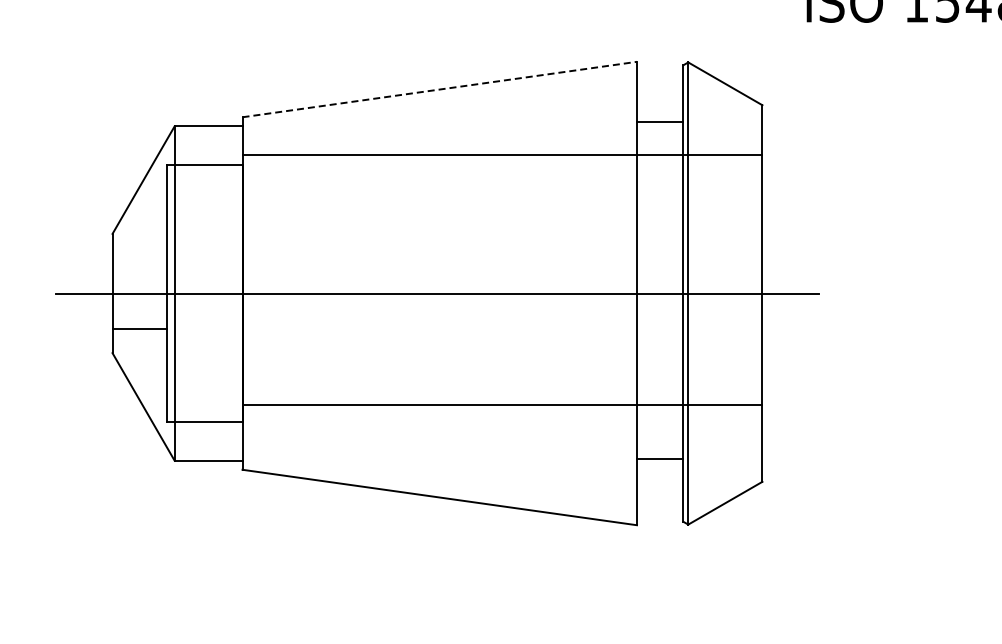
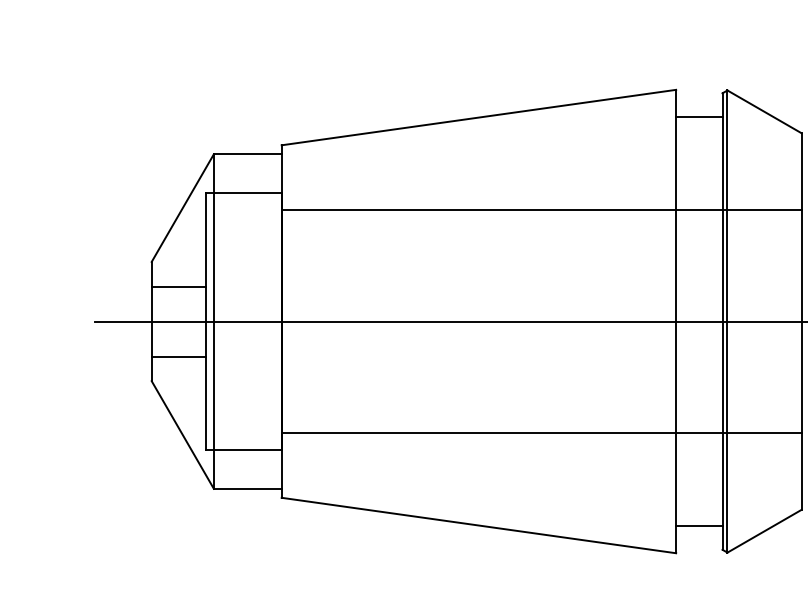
line: (440, 89) -> (479, 117), dashed -> solid
line: (659, 121) -> (698, 116), moved
line: (502, 155) -> (541, 210), moved
line: (139, 258) -> (178, 286), added
line: (659, 459) -> (698, 526), moved

